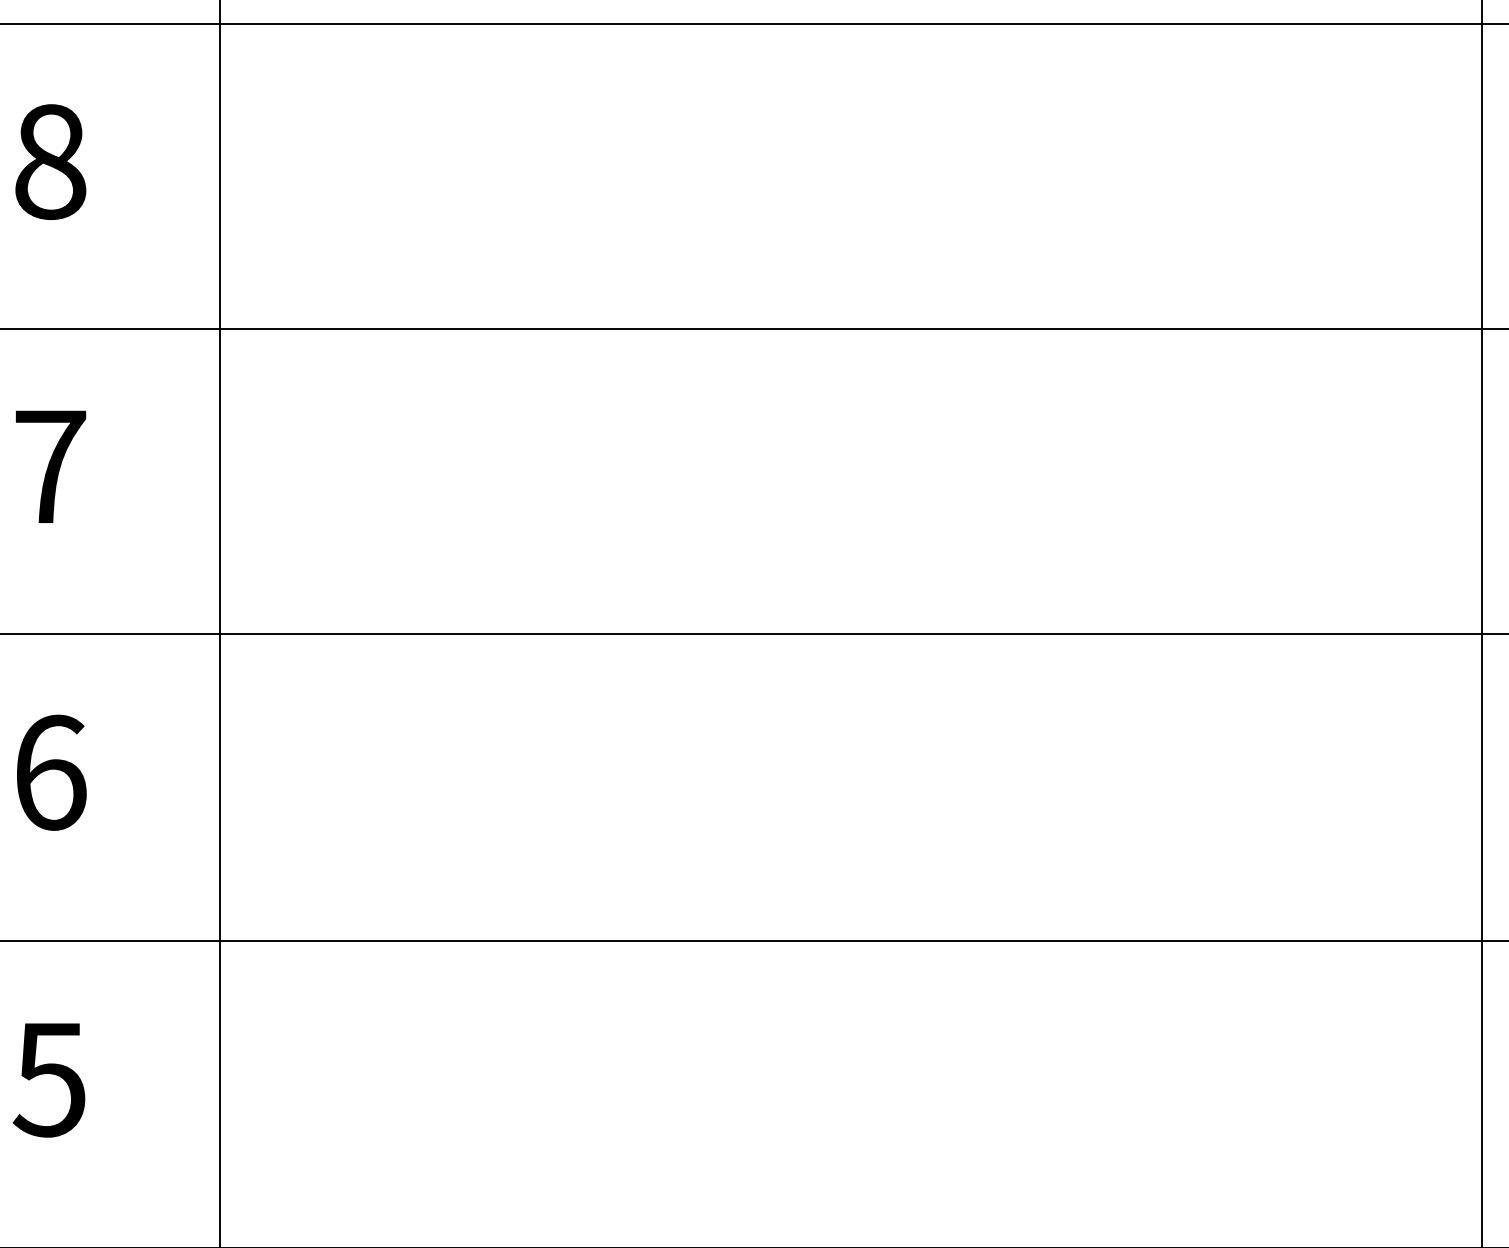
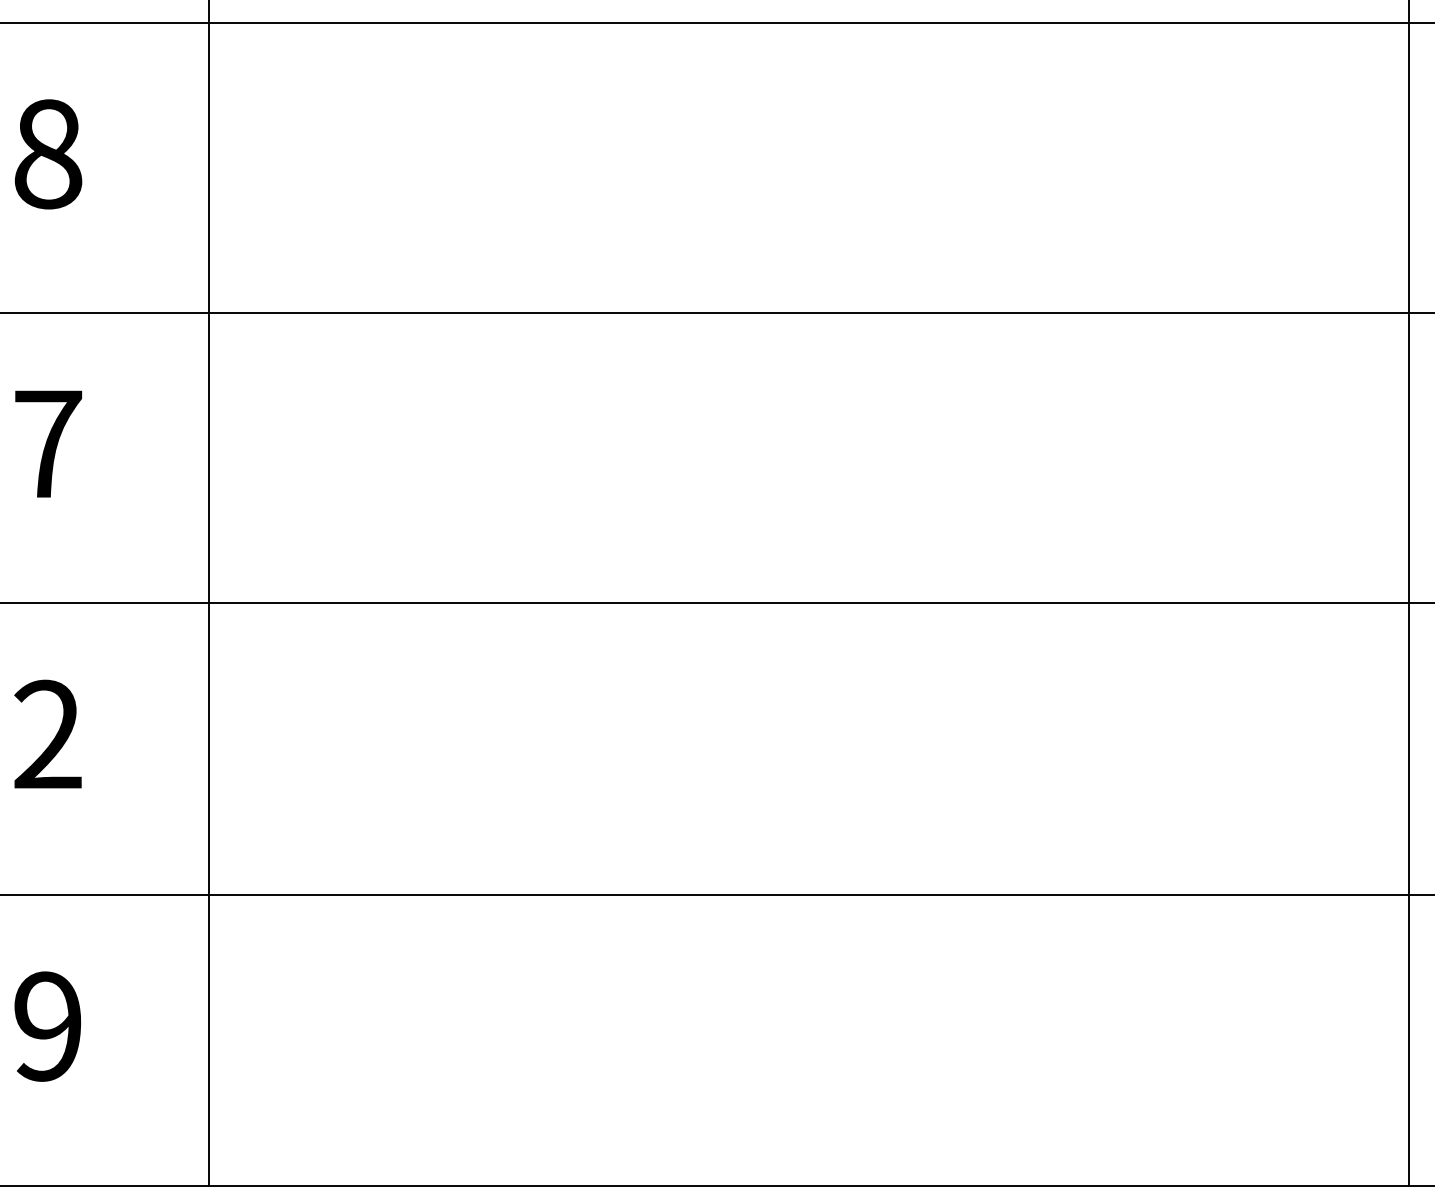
text: (50, 772) -> (48, 734), 6 -> 2
text: (48, 1079) -> (46, 1026), 5 -> 9

